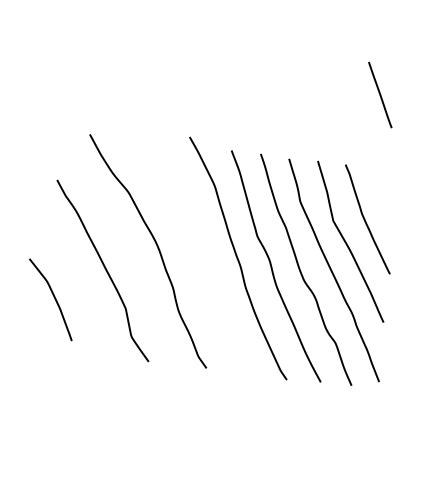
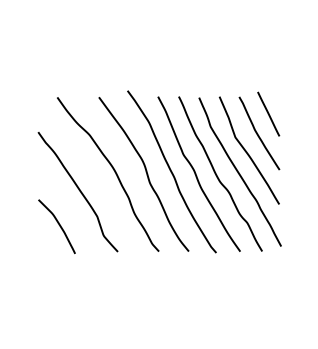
line: (380, 94) -> (268, 113), moved
curve: (200, 254) -> (145, 172), added
curve: (53, 296) -> (58, 224), moved

